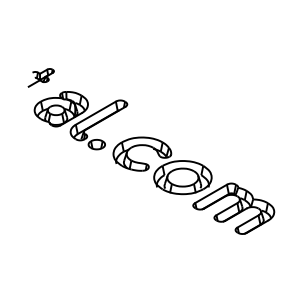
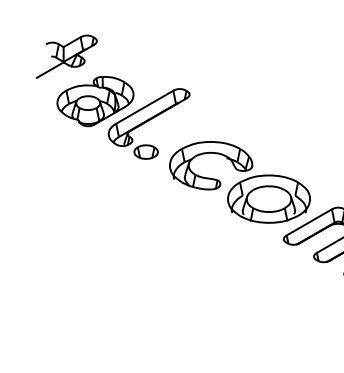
part: (41, 77) -> (67, 56), size x1.67

